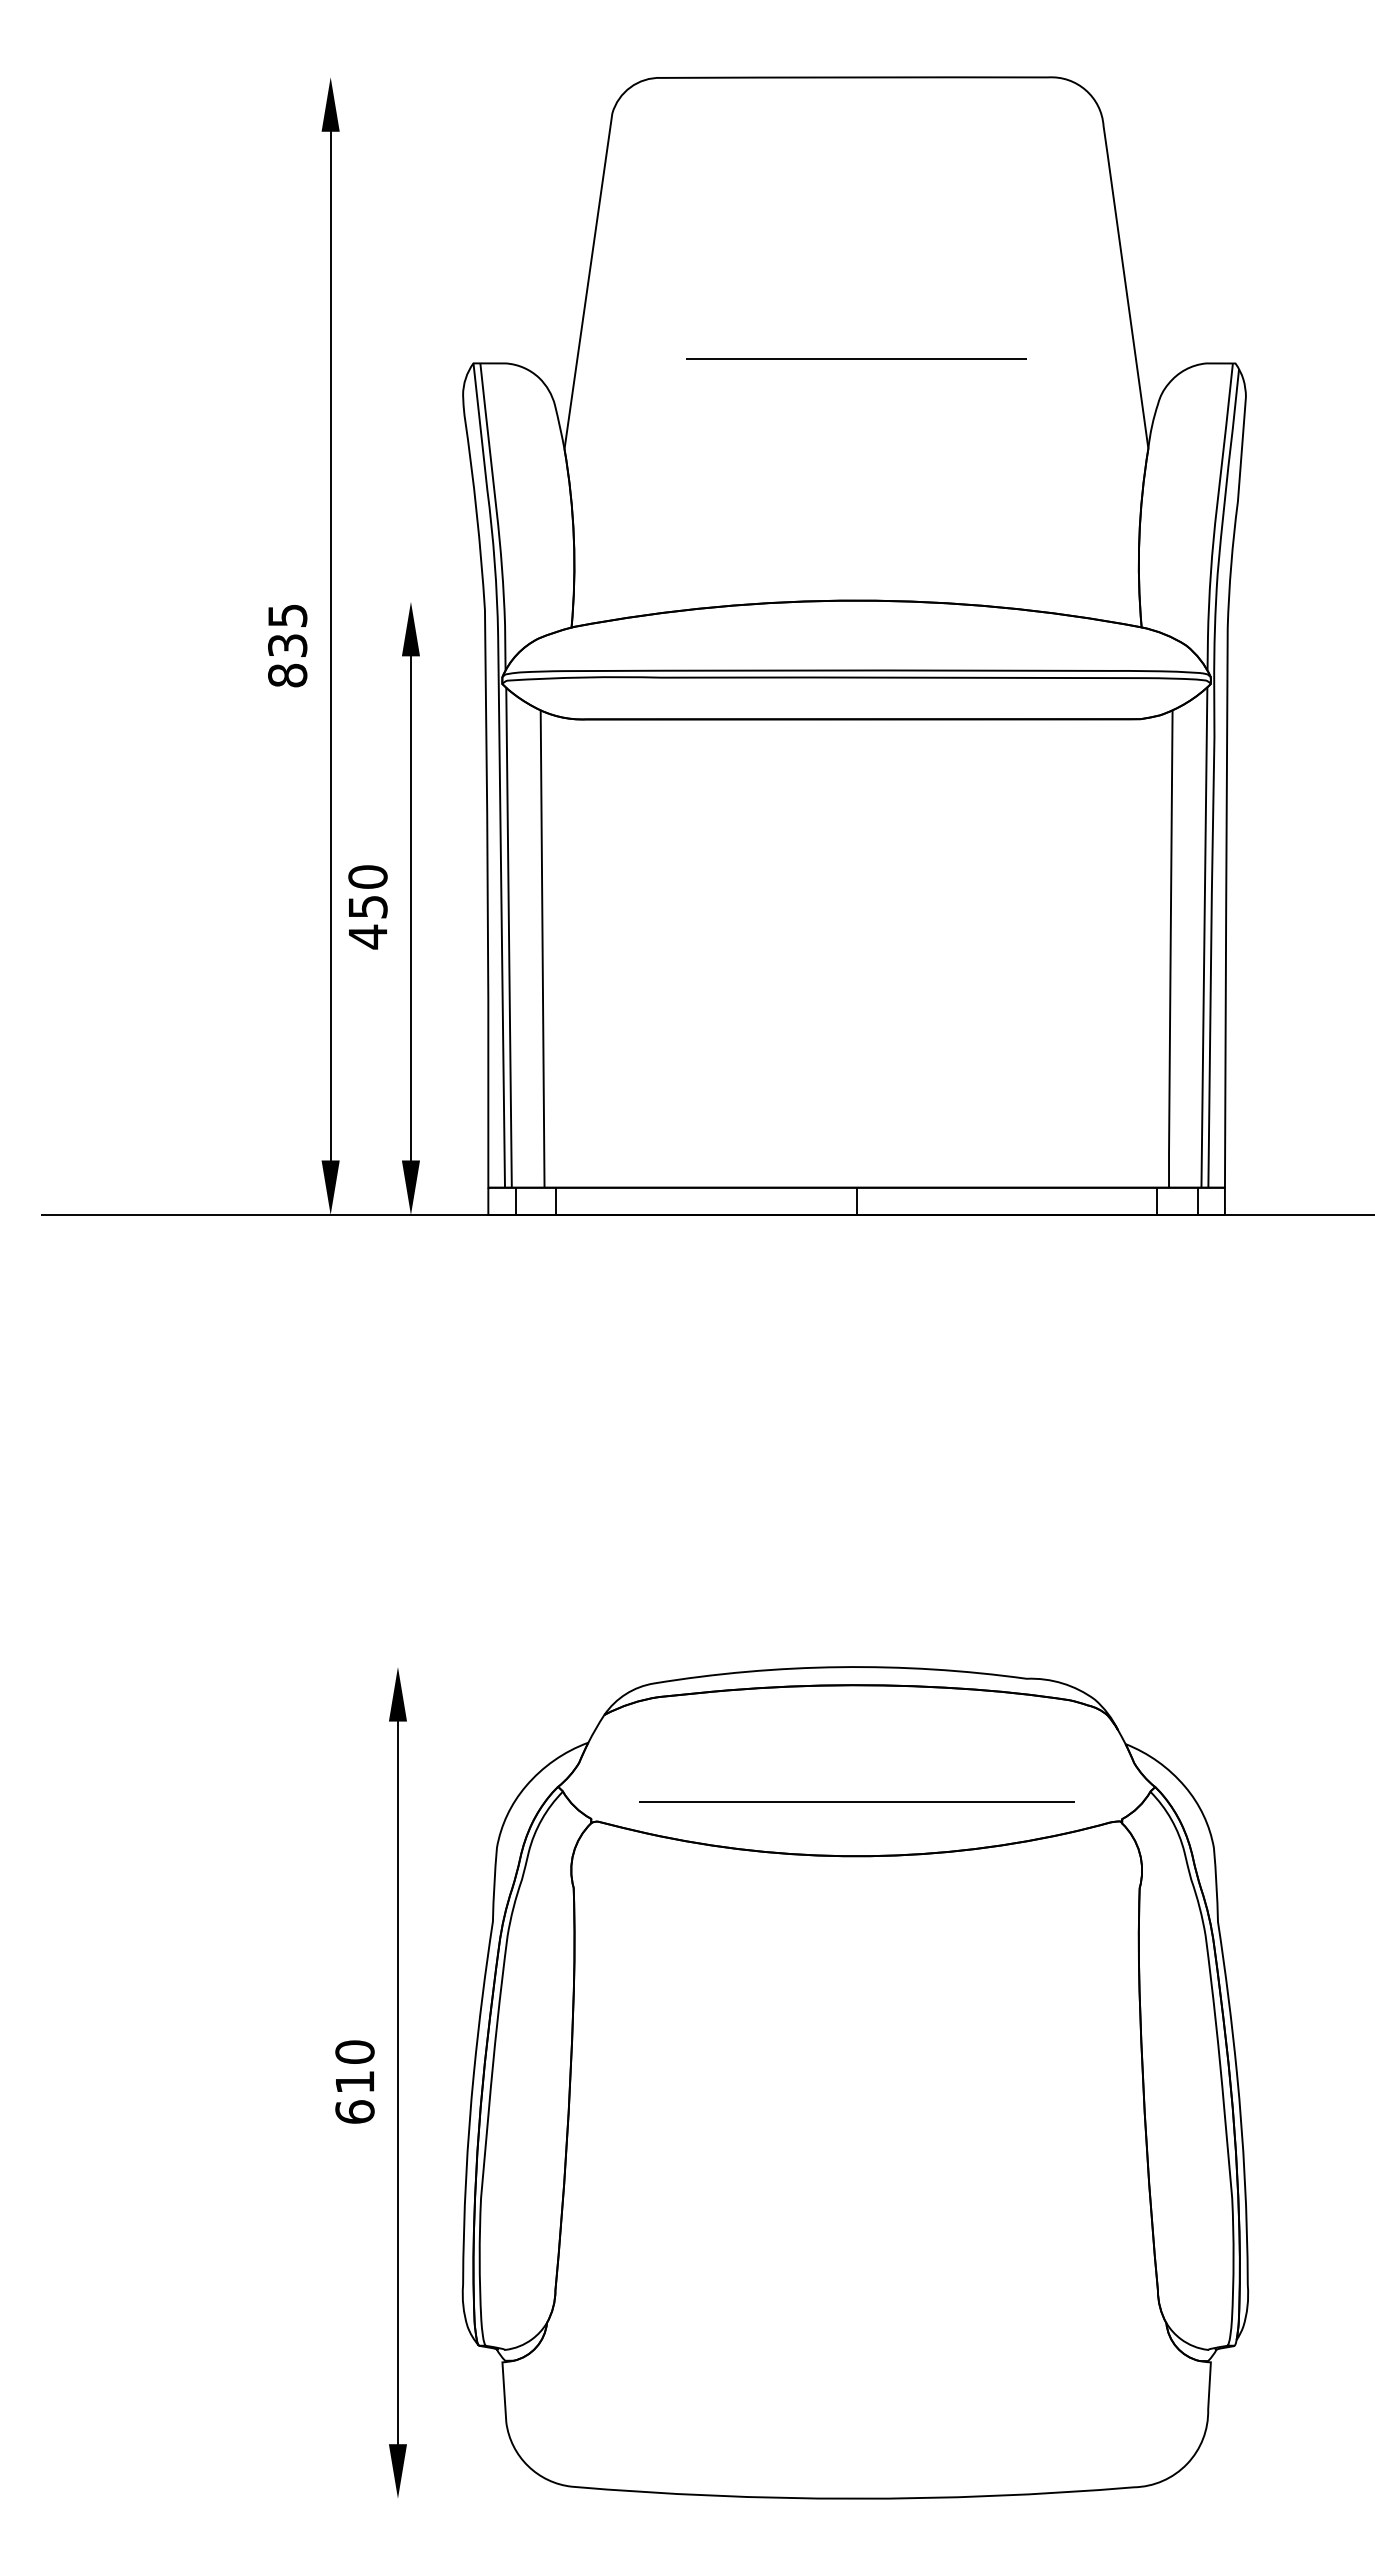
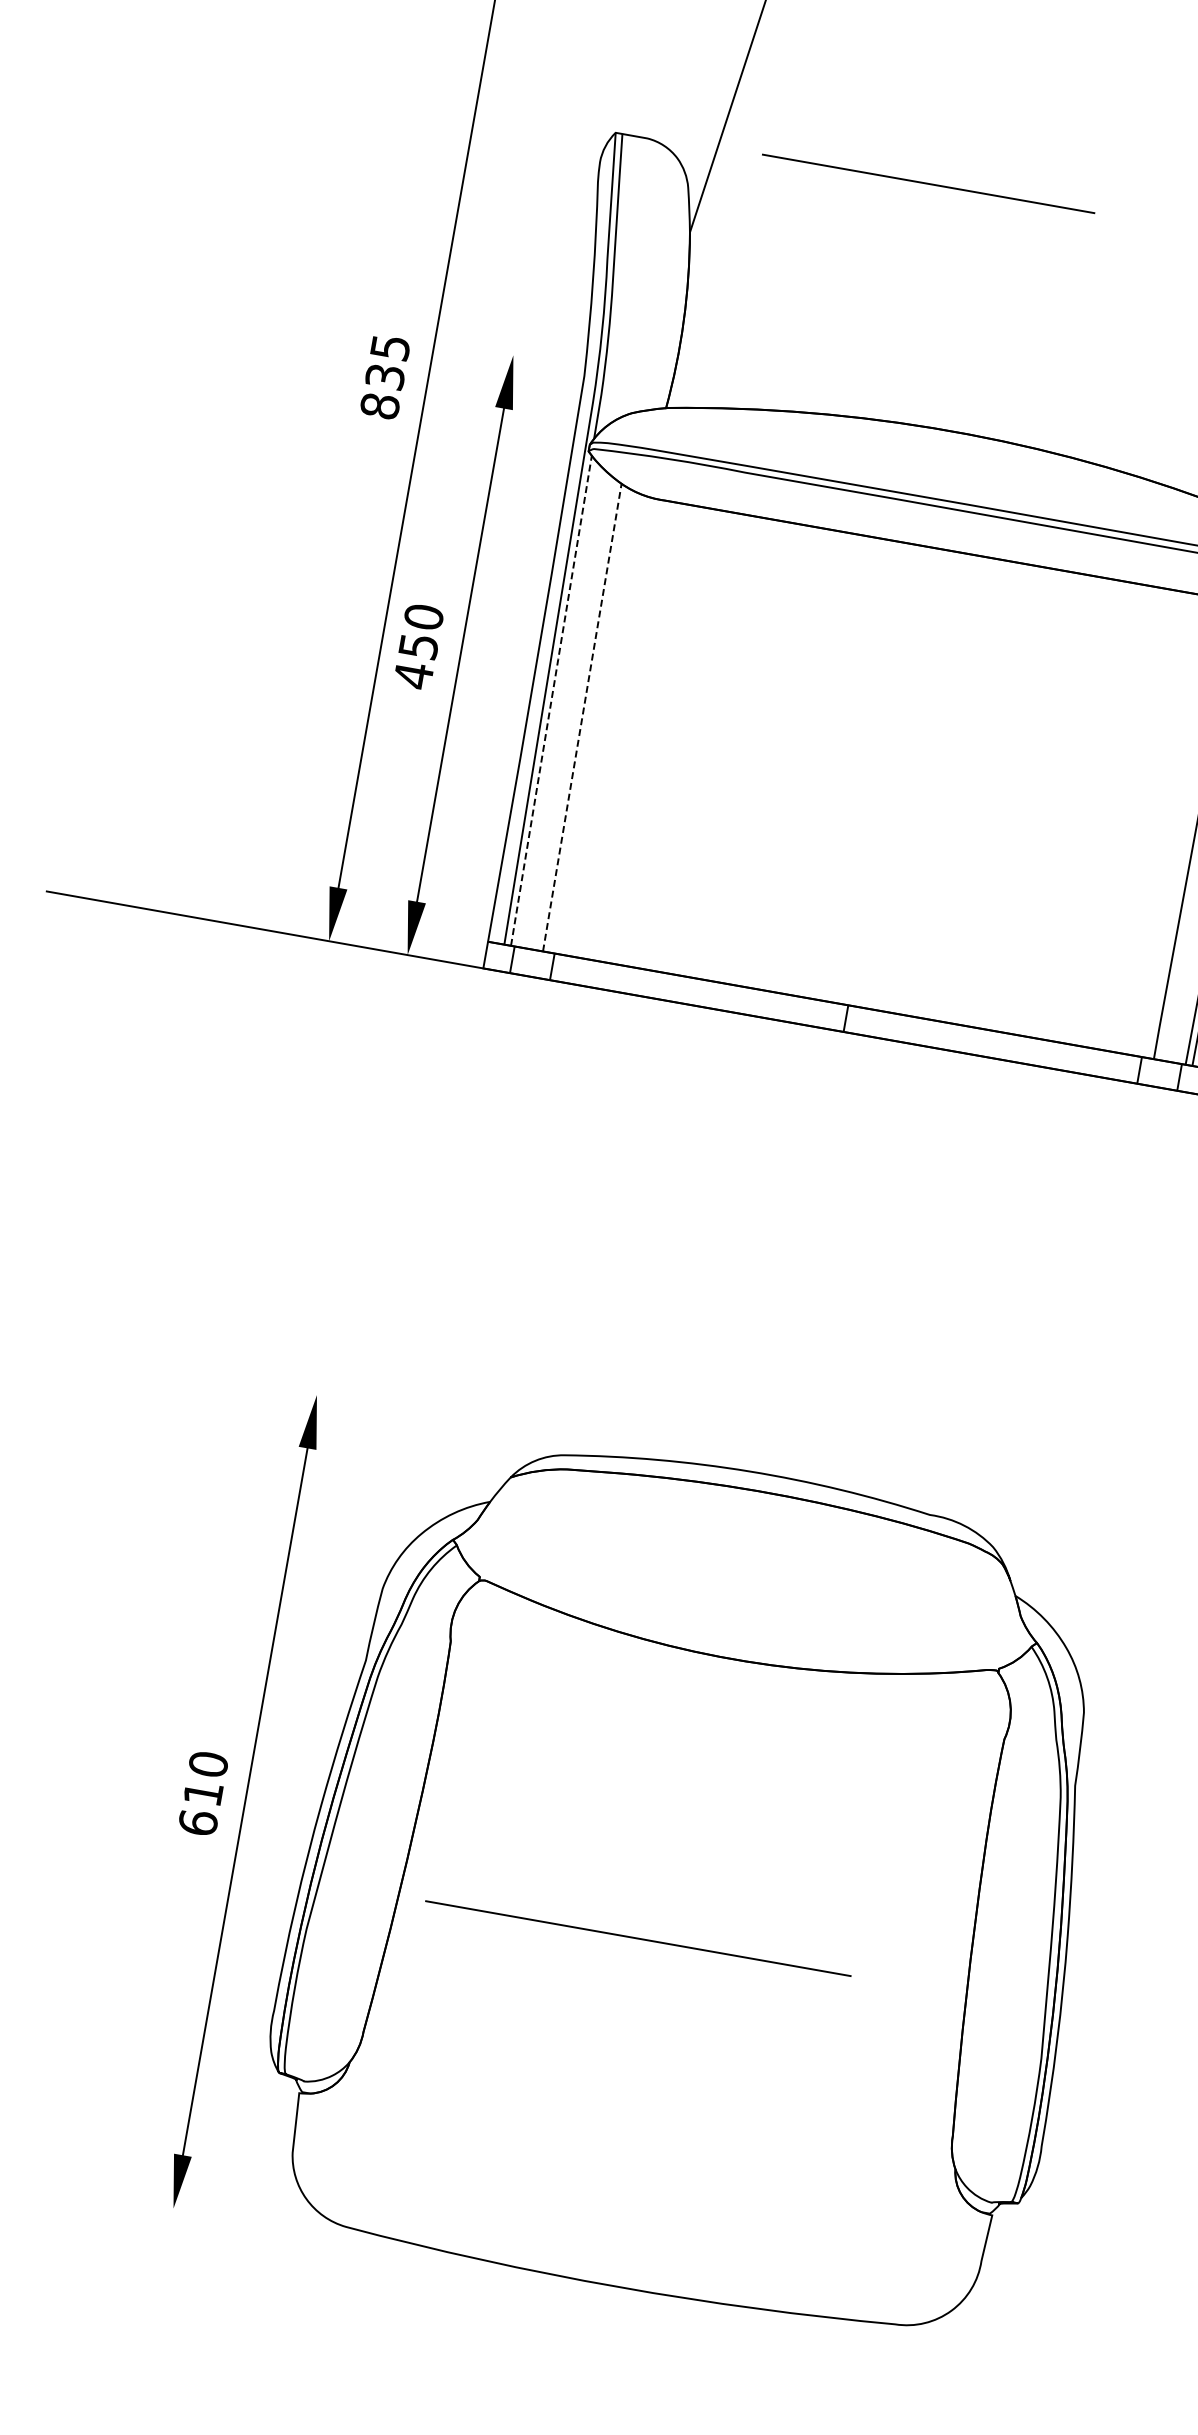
line: (856, 358) -> (928, 183), moved
line: (509, 936) -> (552, 699), solid -> dashed
line: (542, 948) -> (582, 717), solid -> dashed
line: (856, 1801) -> (638, 1938), moved

